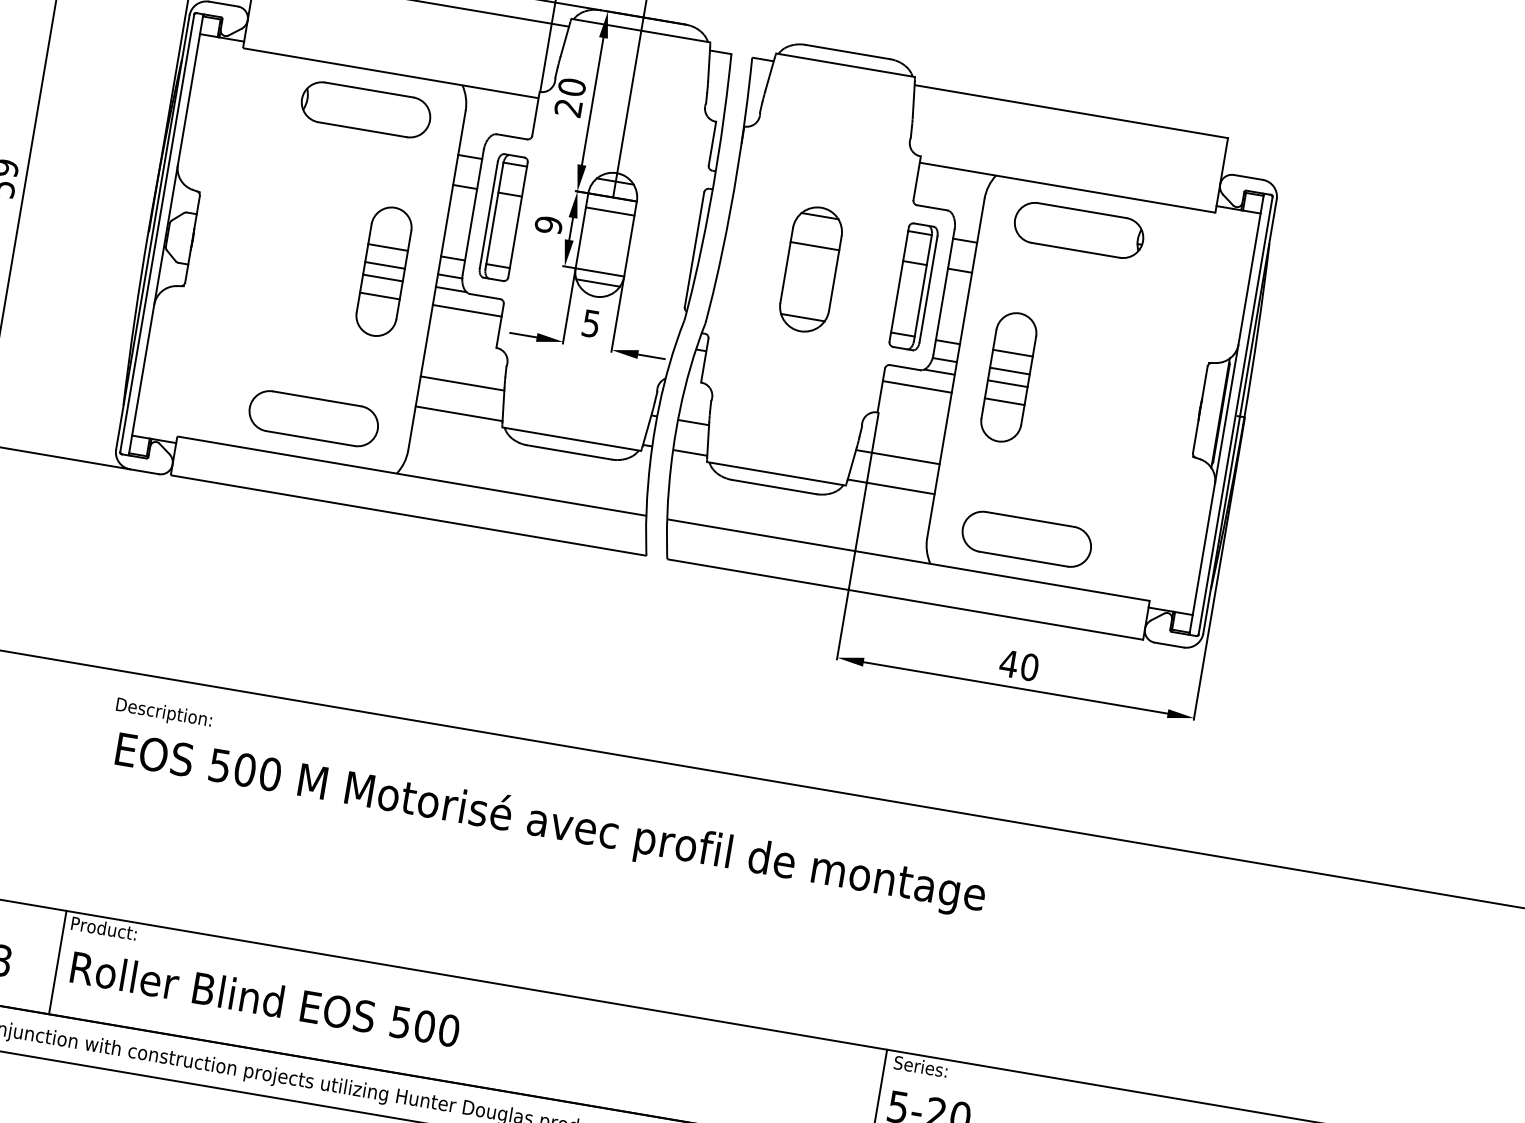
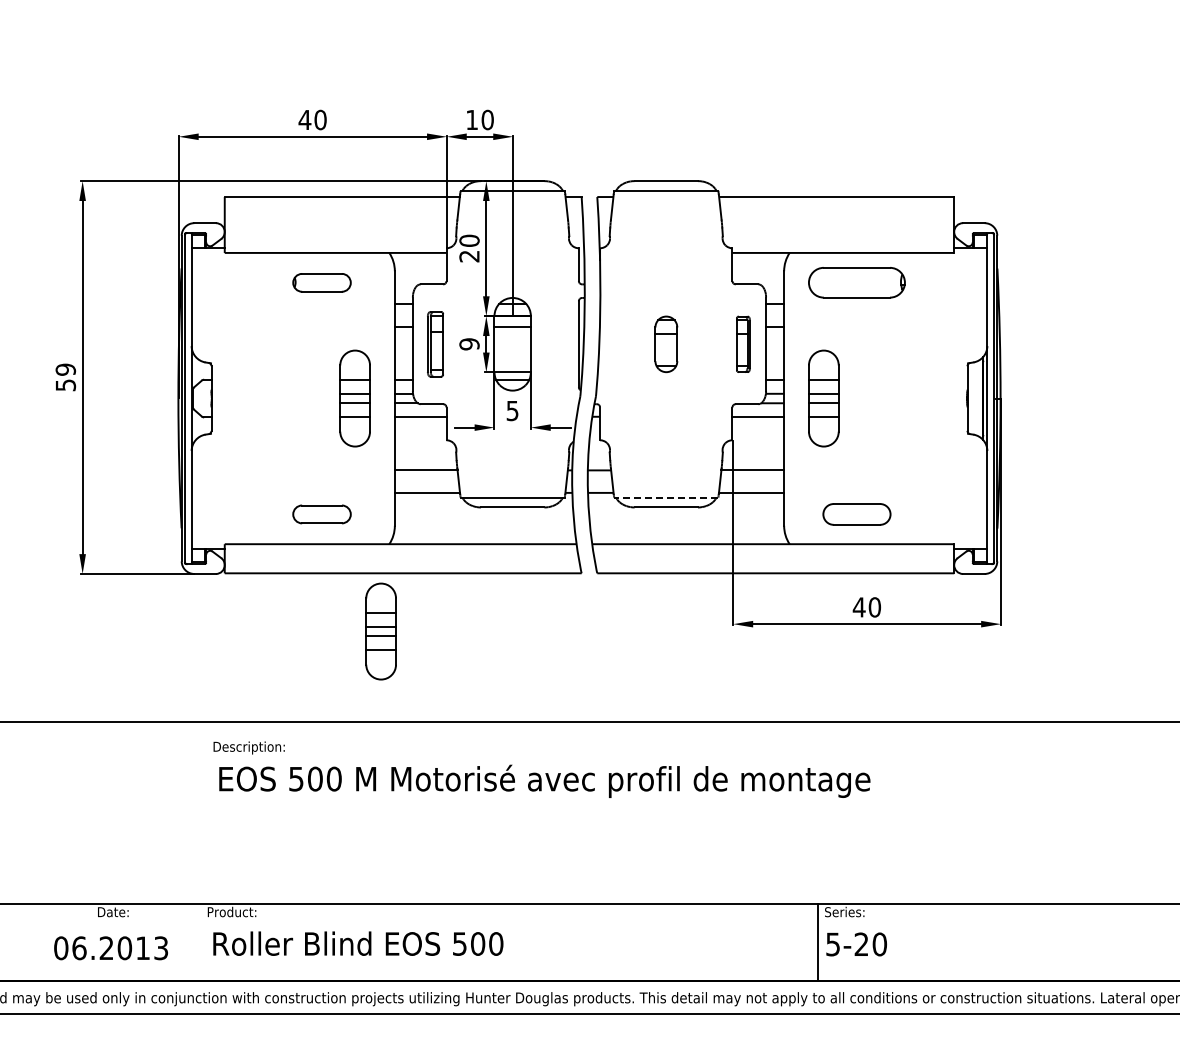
part: (365, 109) -> (321, 282), size x0.6
part: (503, 217) -> (435, 344), size x0.7
part: (811, 269) -> (666, 344), size x0.6
part: (913, 287) -> (743, 344), size x0.6
part: (313, 418) -> (321, 514), size x0.6
line: (776, 473) -> (666, 497), solid -> dashed
part: (1026, 539) -> (856, 514), size x0.7
part: (365, 587) -> (380, 631), added
line: (57, 962) -> (202, 942), removed

